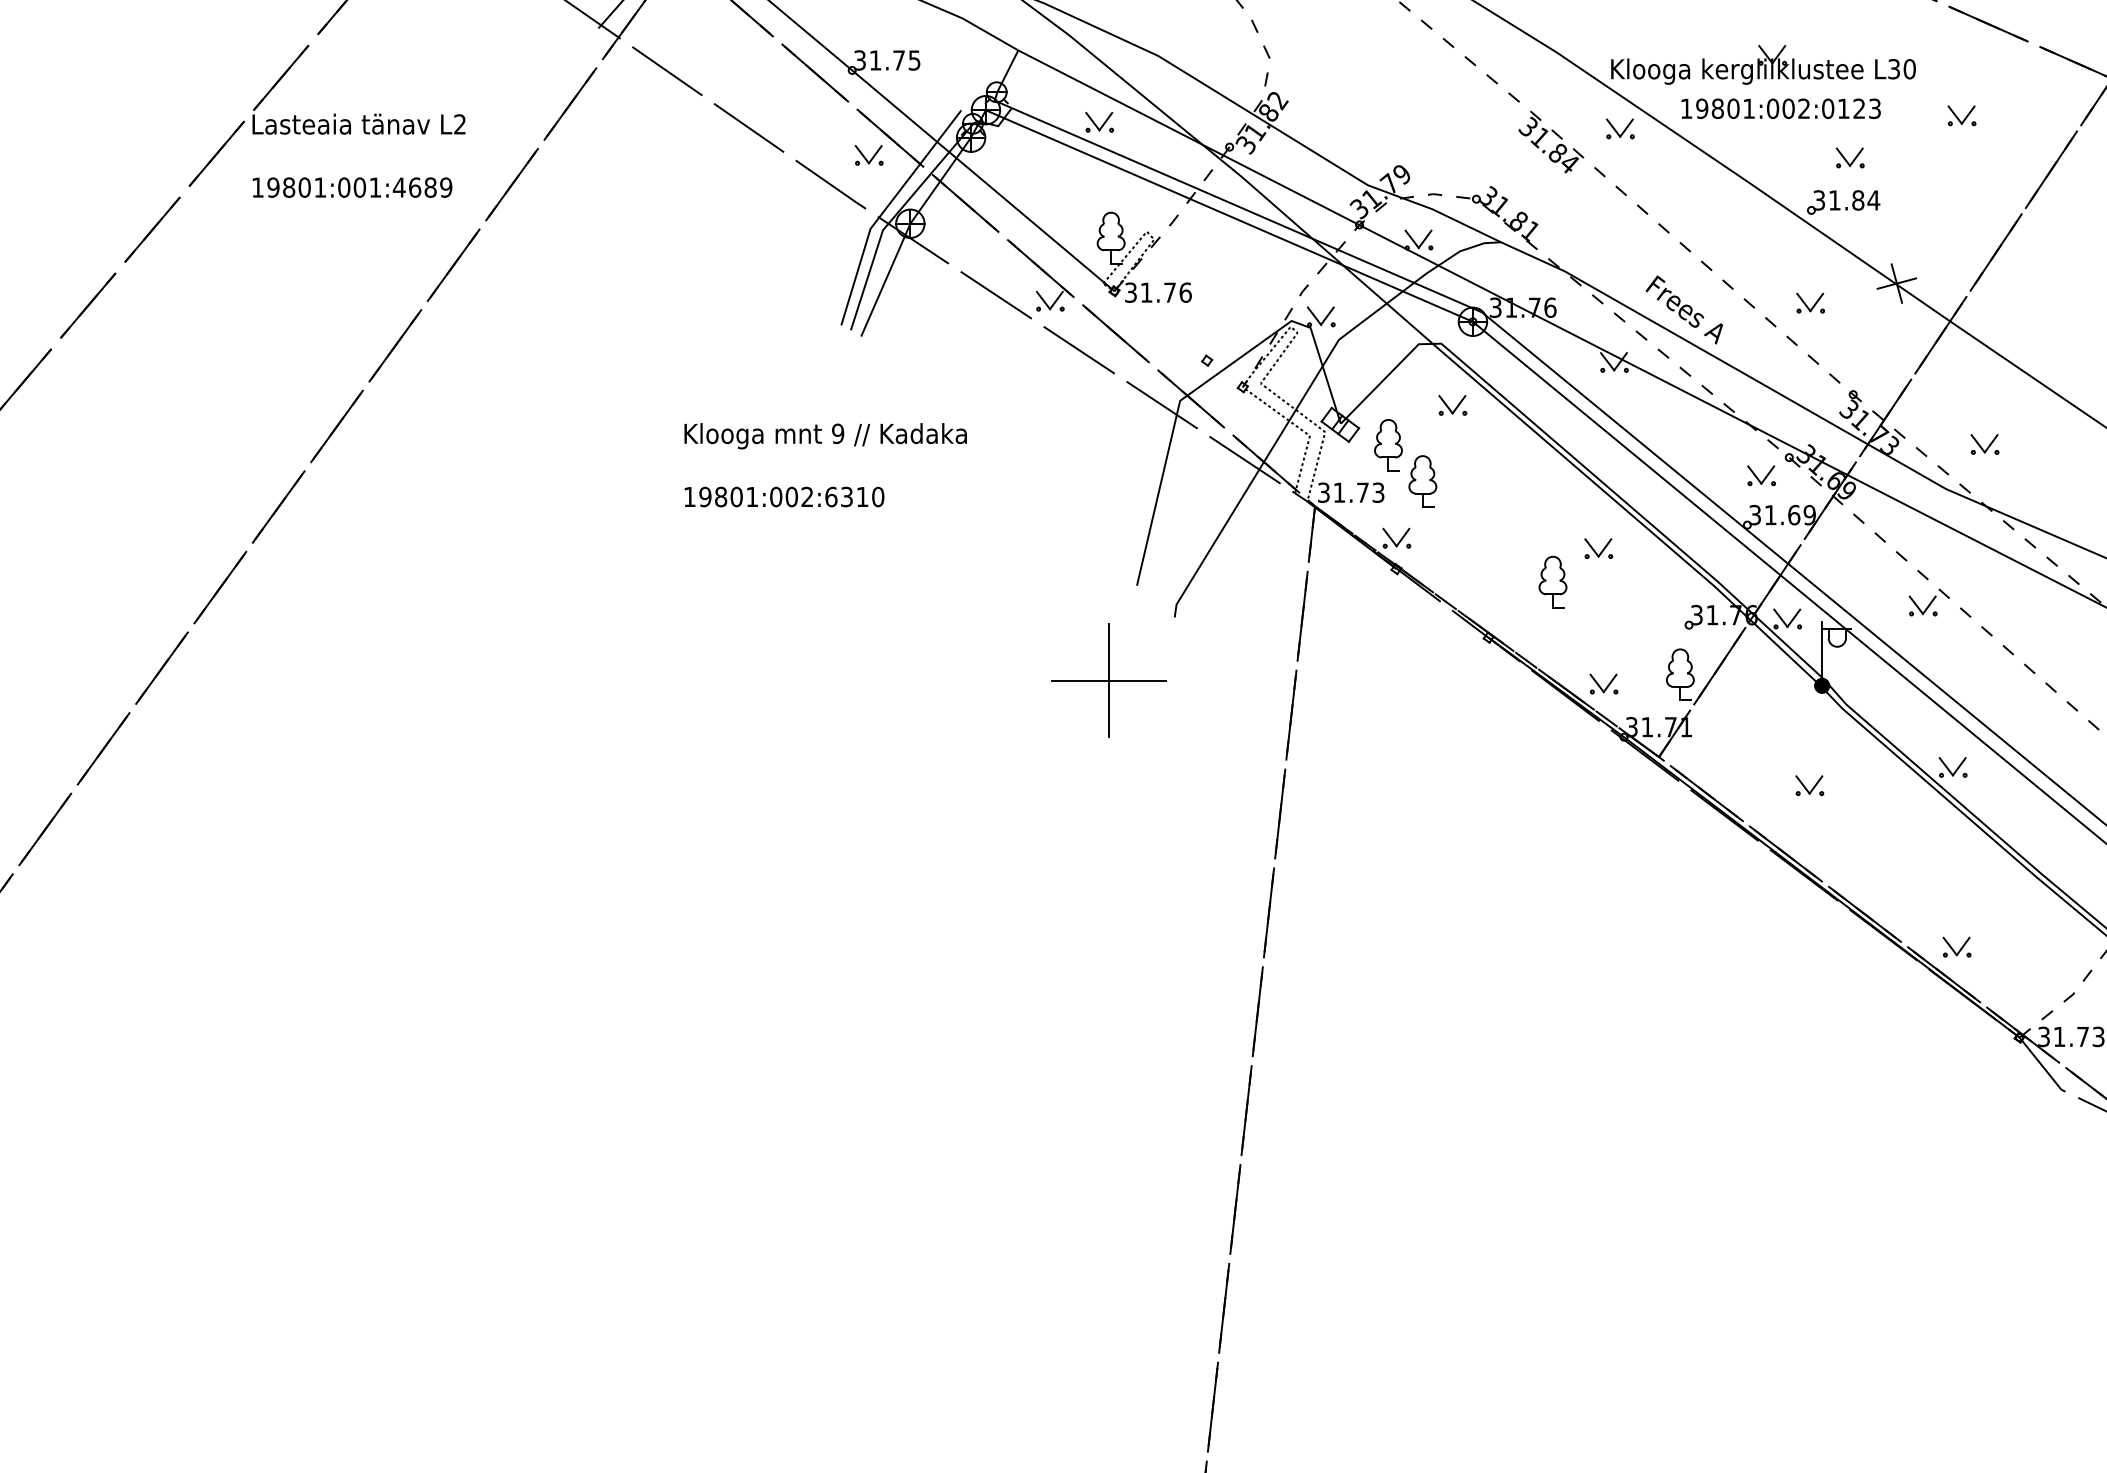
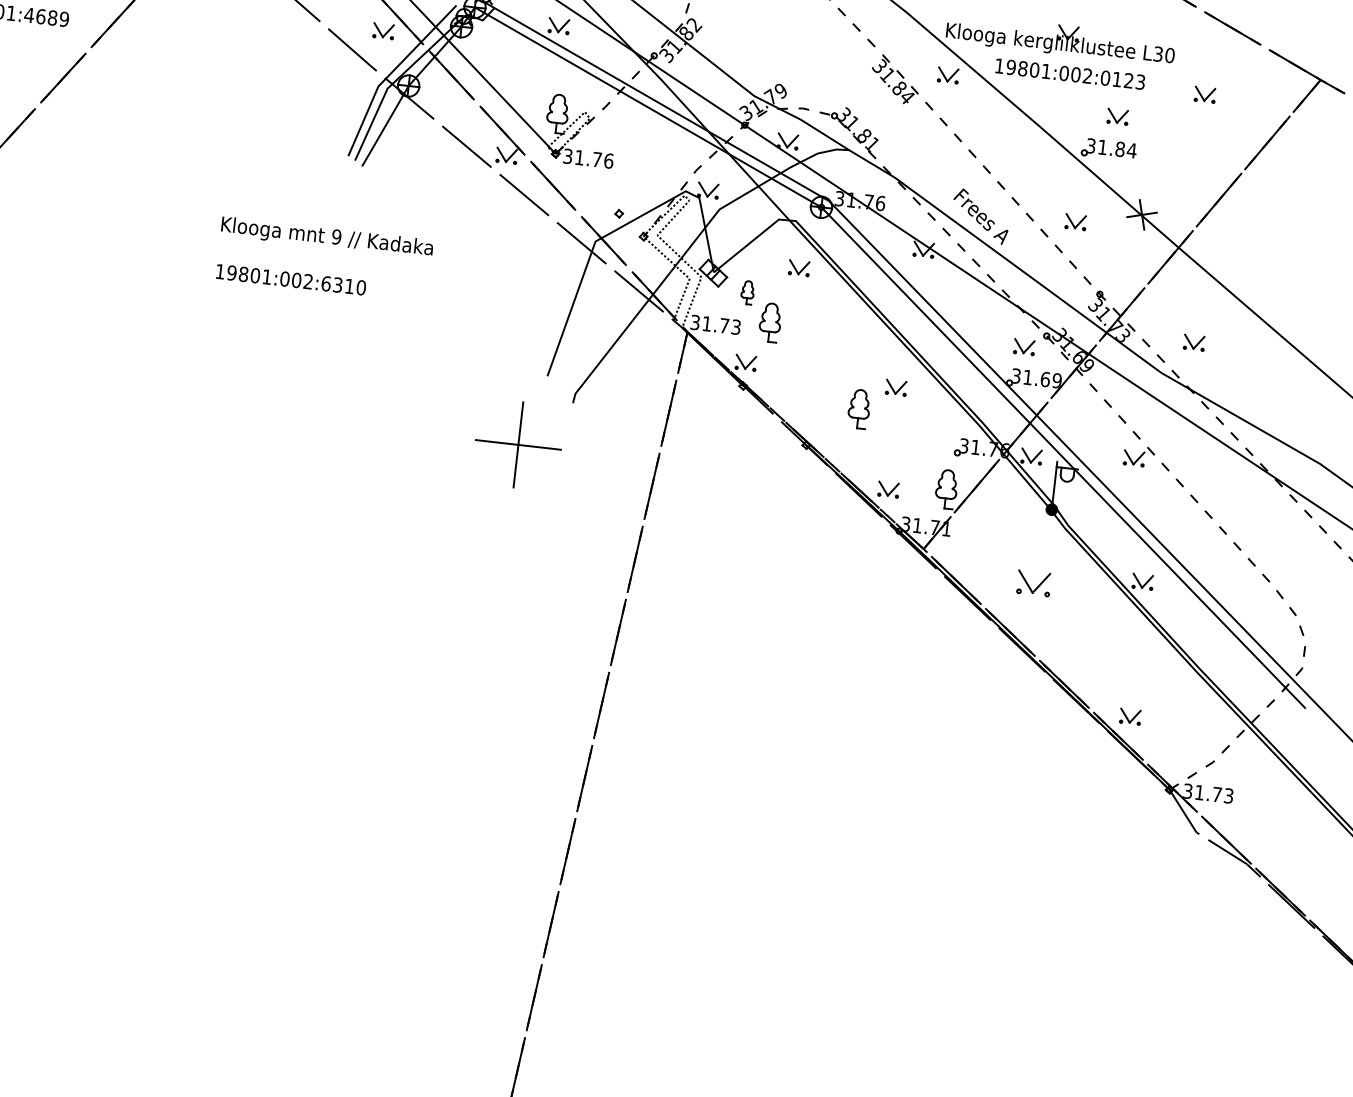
part: (1388, 445) -> (747, 292), size x0.6
part: (1809, 785) -> (1033, 583), size x1.6

